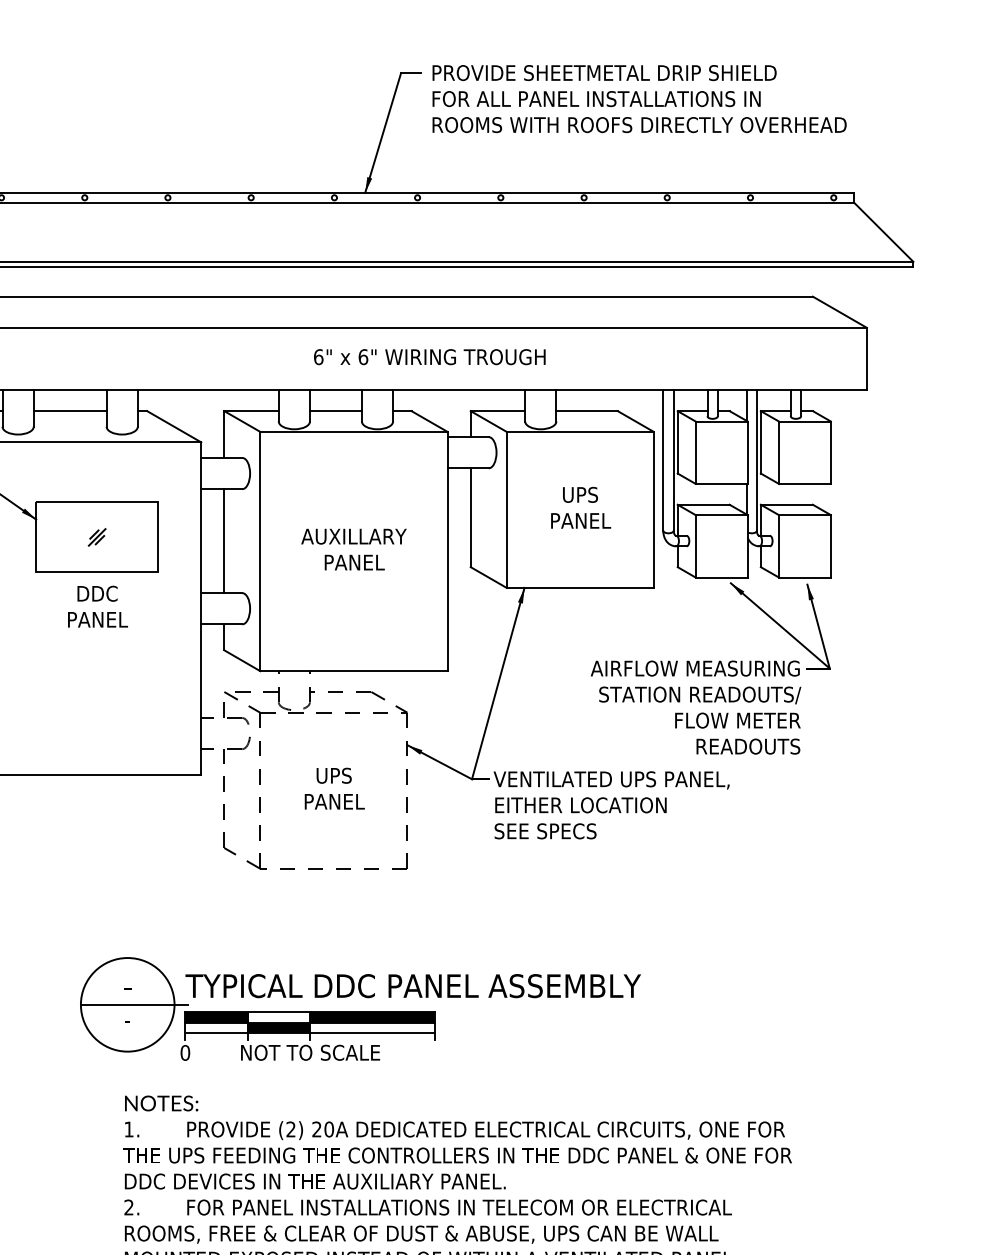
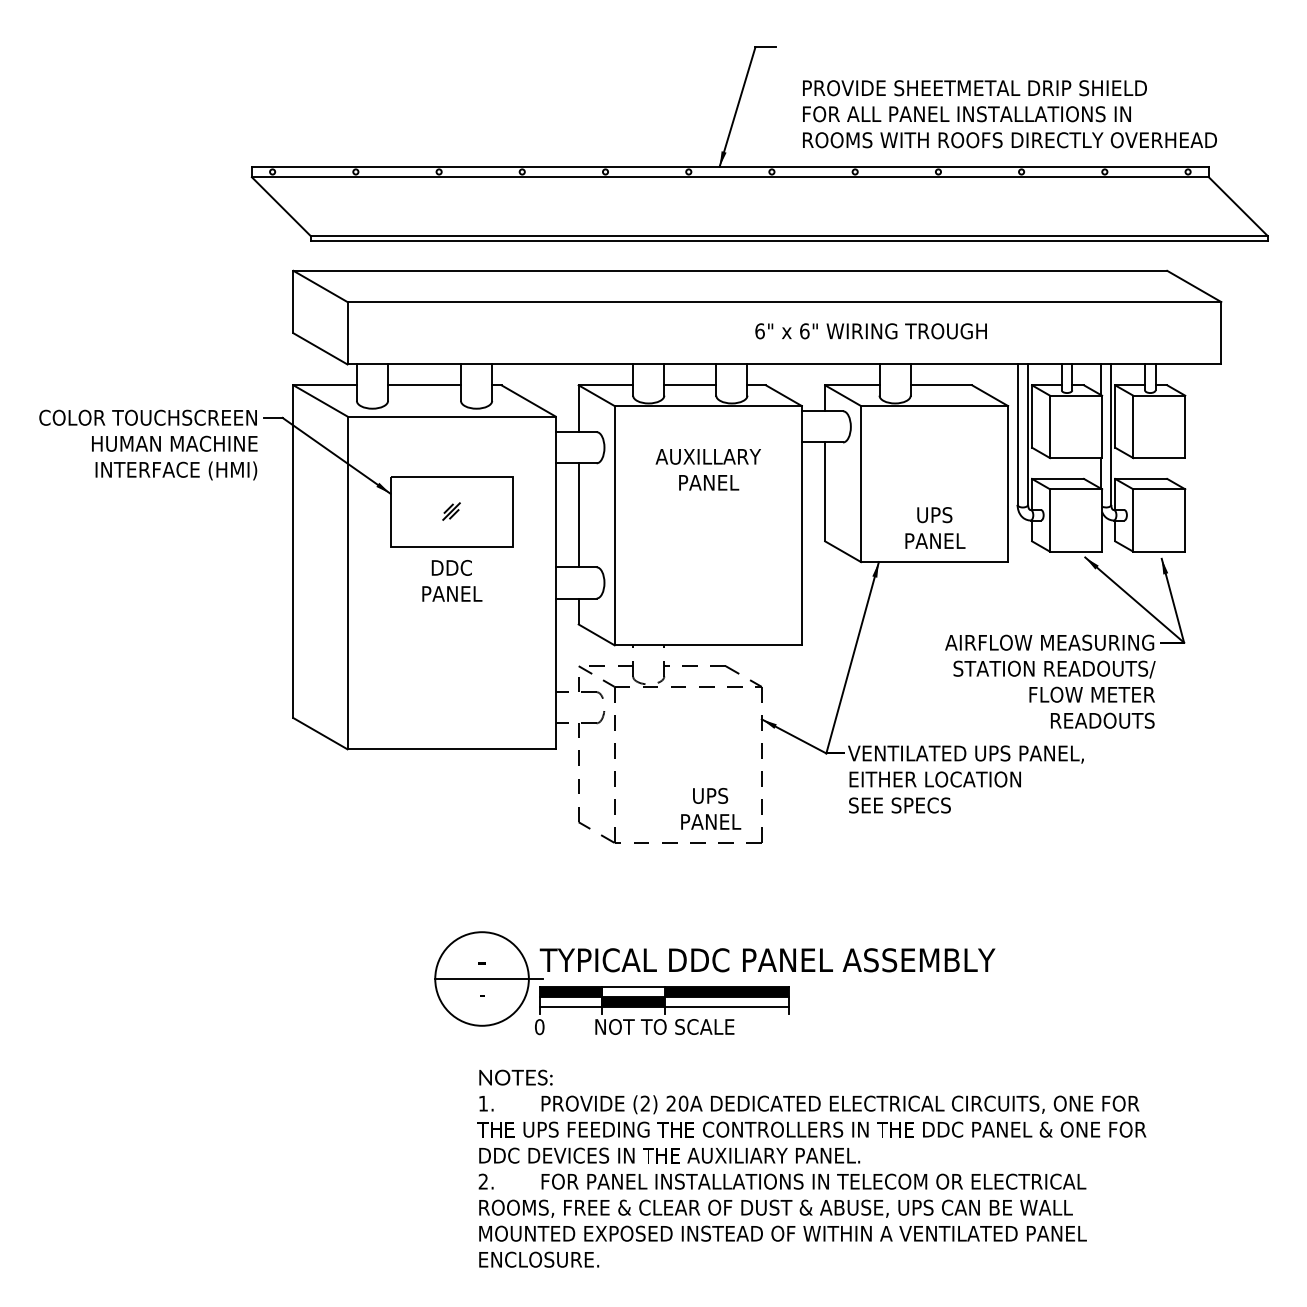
text: (639, 99) -> (1009, 114), moved
text: (429, 357) -> (870, 331), moved
text: (581, 507) -> (935, 527), moved
text: (353, 549) -> (707, 469), moved
text: (335, 788) -> (711, 808), moved

